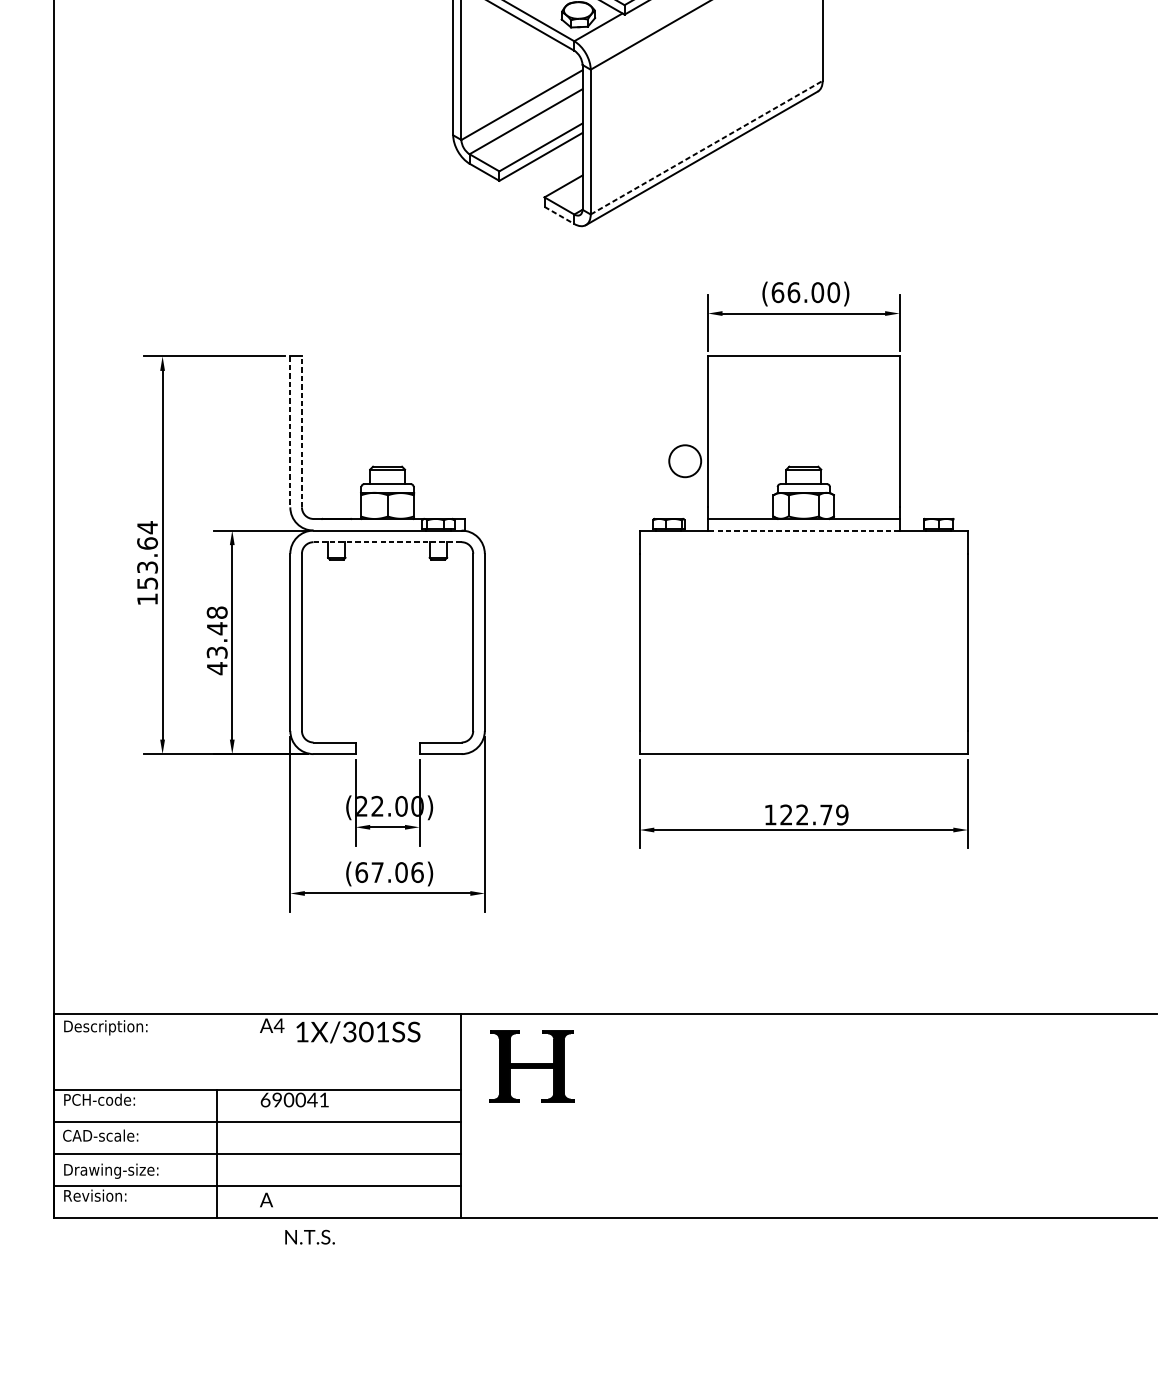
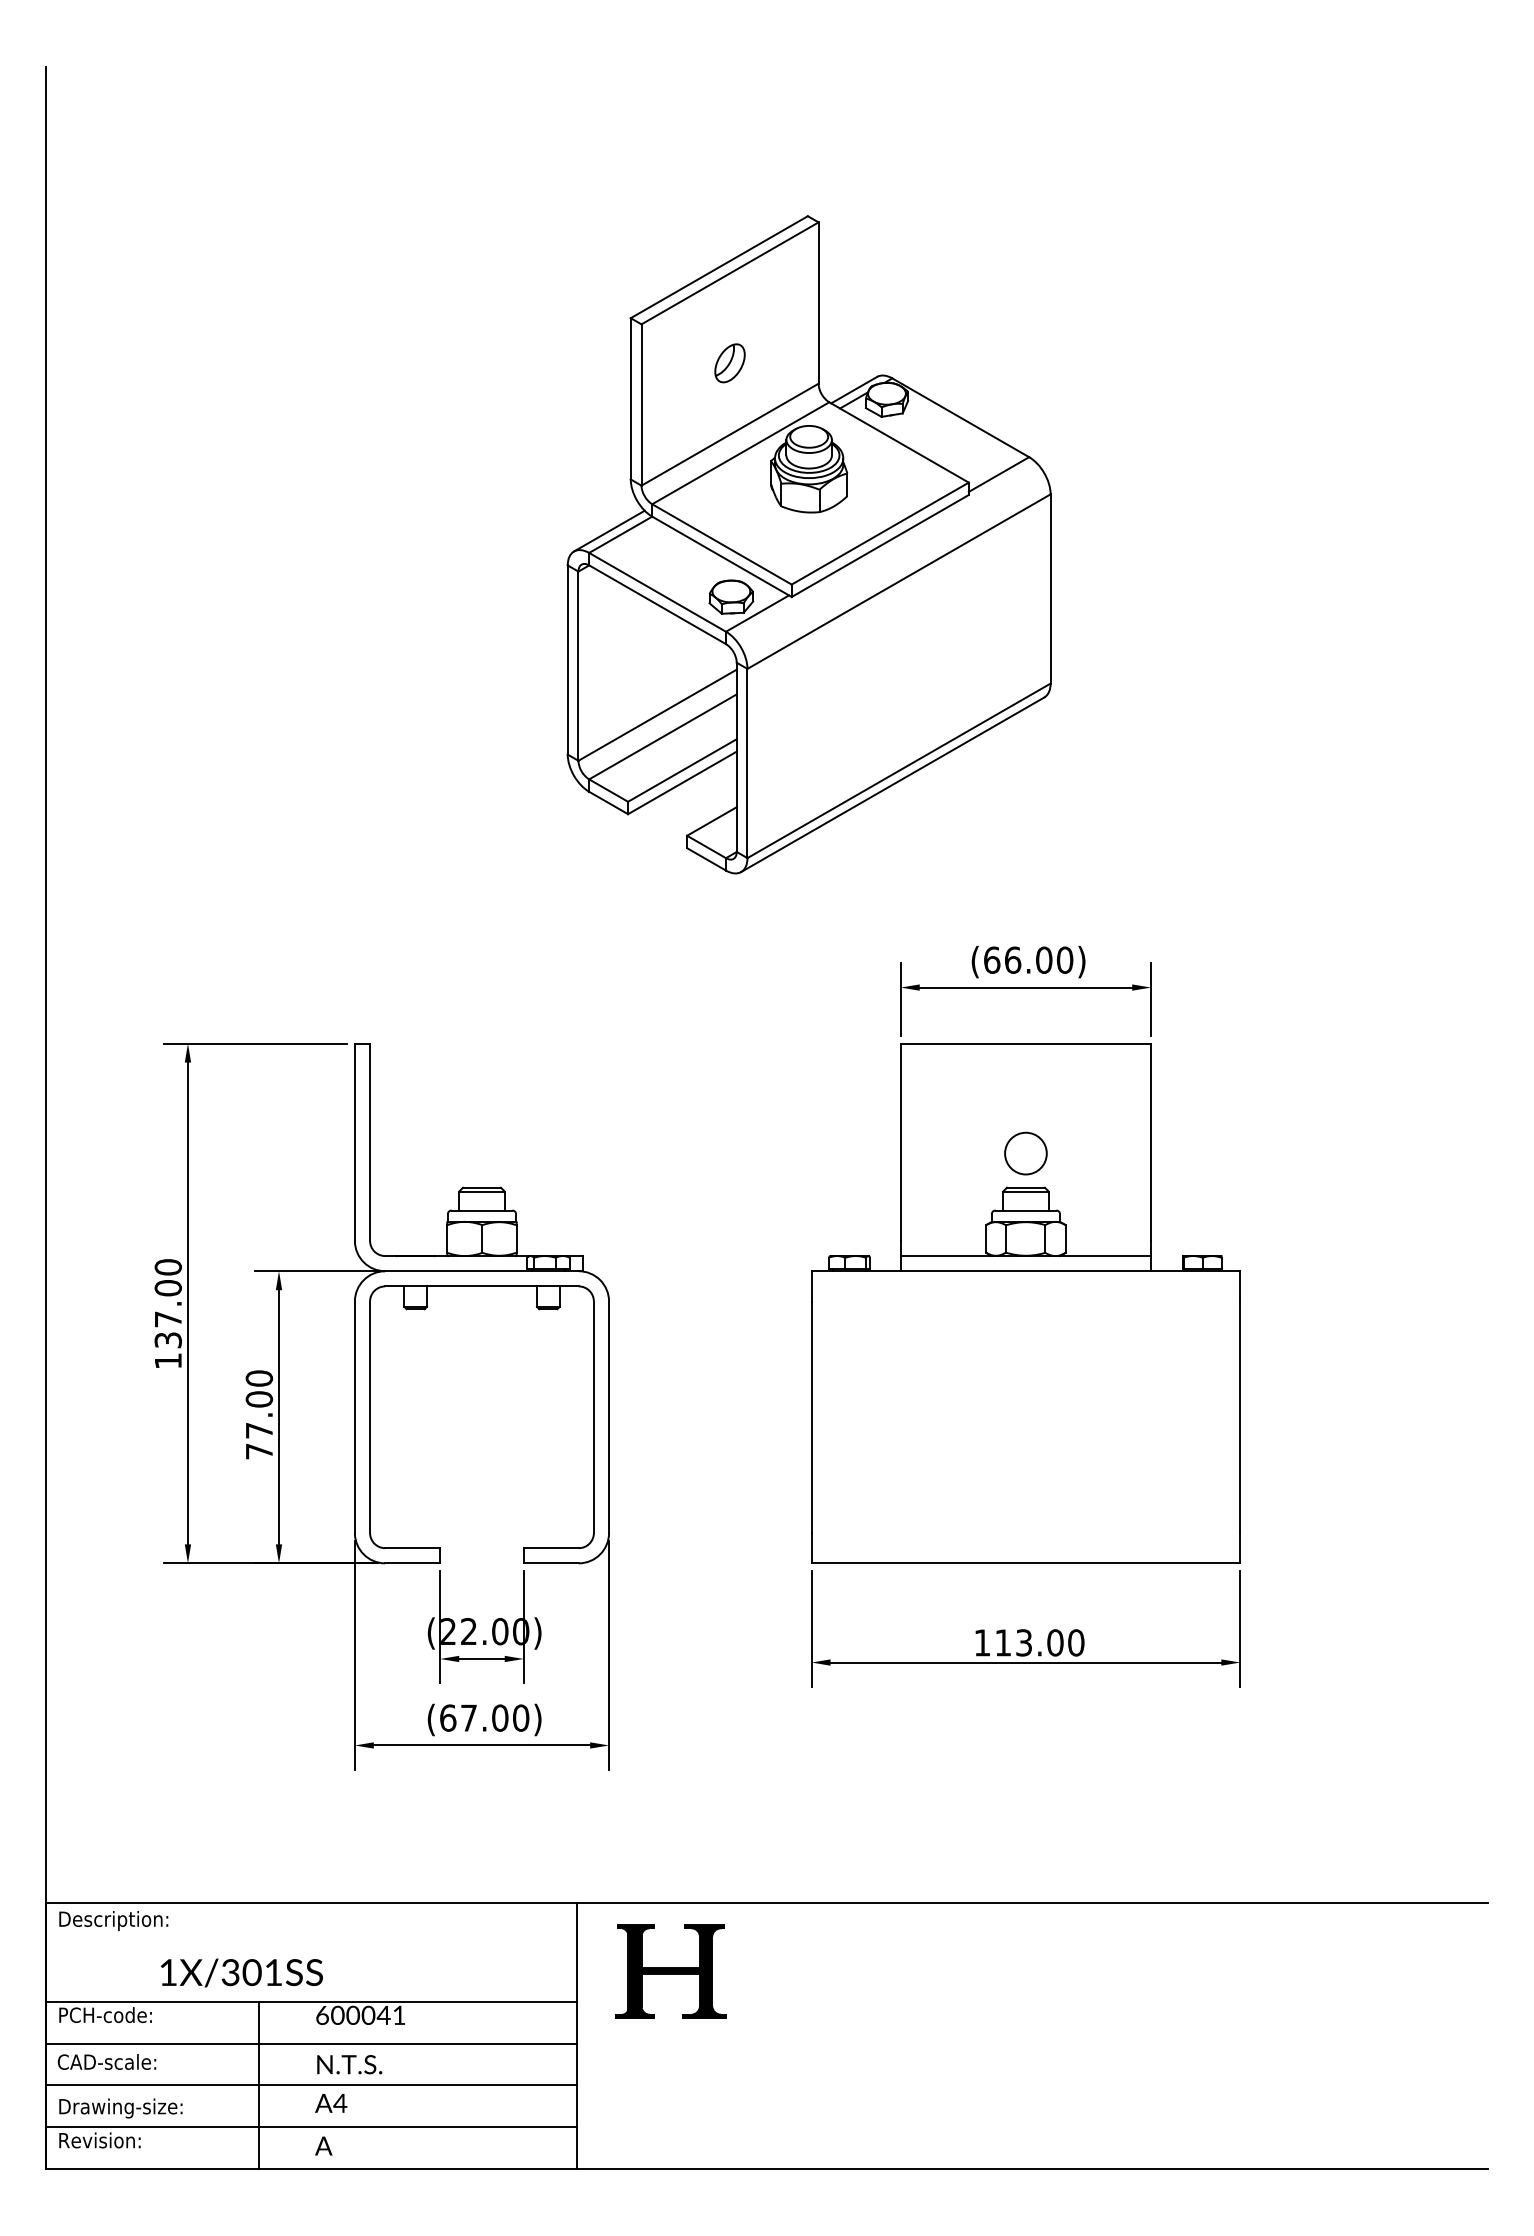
line: (707, 147) -> (899, 770), dashed -> solid
line: (560, 215) -> (707, 859), dashed -> solid
line: (290, 432) -> (354, 1142), dashed -> solid
line: (302, 432) -> (370, 1142), dashed -> solid
circle: (684, 461) -> (1025, 1153), moved
line: (803, 530) -> (1025, 1271), dashed -> solid
line: (387, 542) -> (481, 1286), dashed -> solid
text: (146, 554) -> (167, 1302), 153.64 -> 137.00
text: (217, 640) -> (259, 1415), 43.48 -> 77.00
text: (814, 814) -> (1039, 1642), 122.79 -> 113.00
text: (417, 872) -> (521, 1717), (67.06) -> (67.00)
text: (272, 1025) -> (331, 2103), moved
text: (358, 1032) -> (241, 1972), moved
text: (277, 1100) -> (337, 2015), 690041 -> 600041
text: (309, 1237) -> (349, 2064), moved

